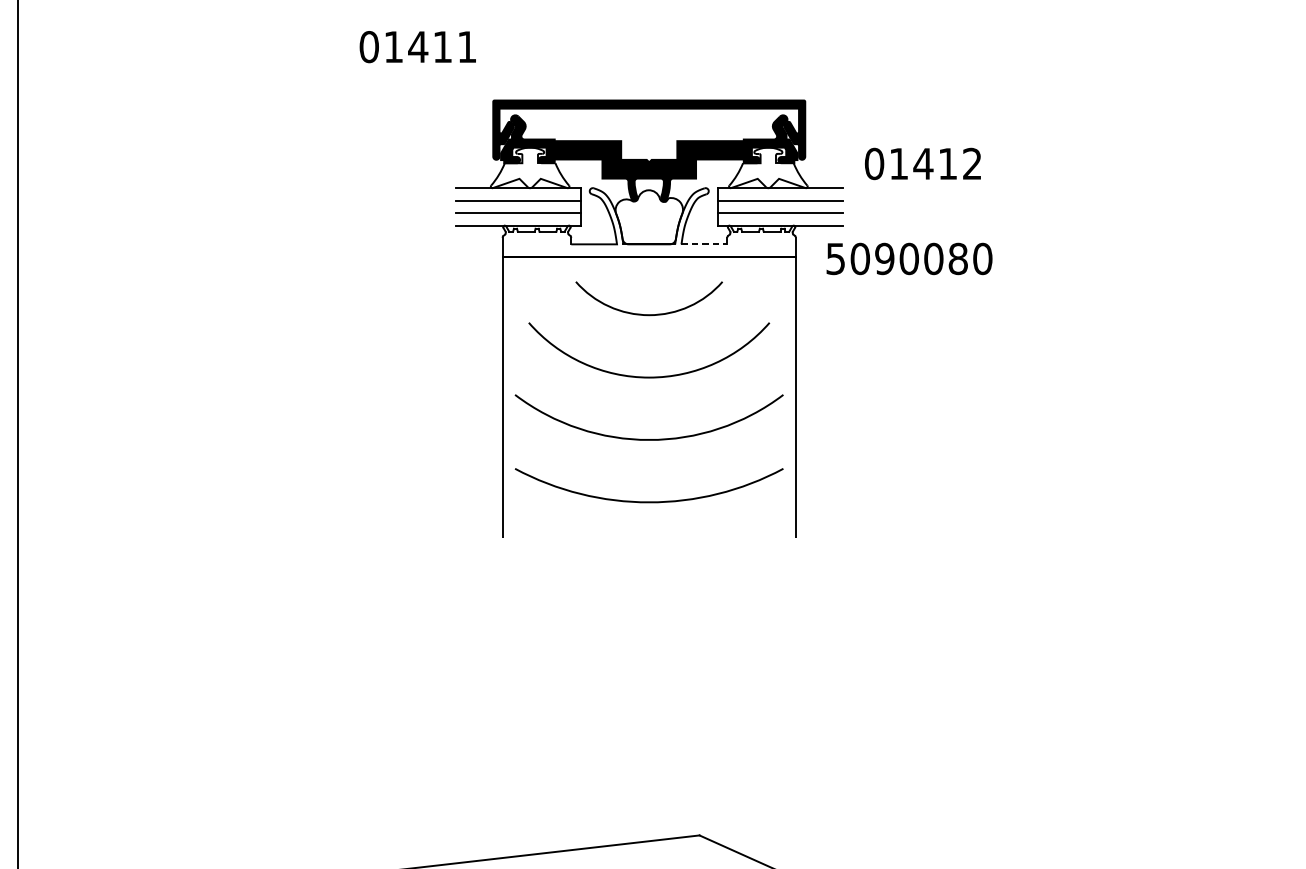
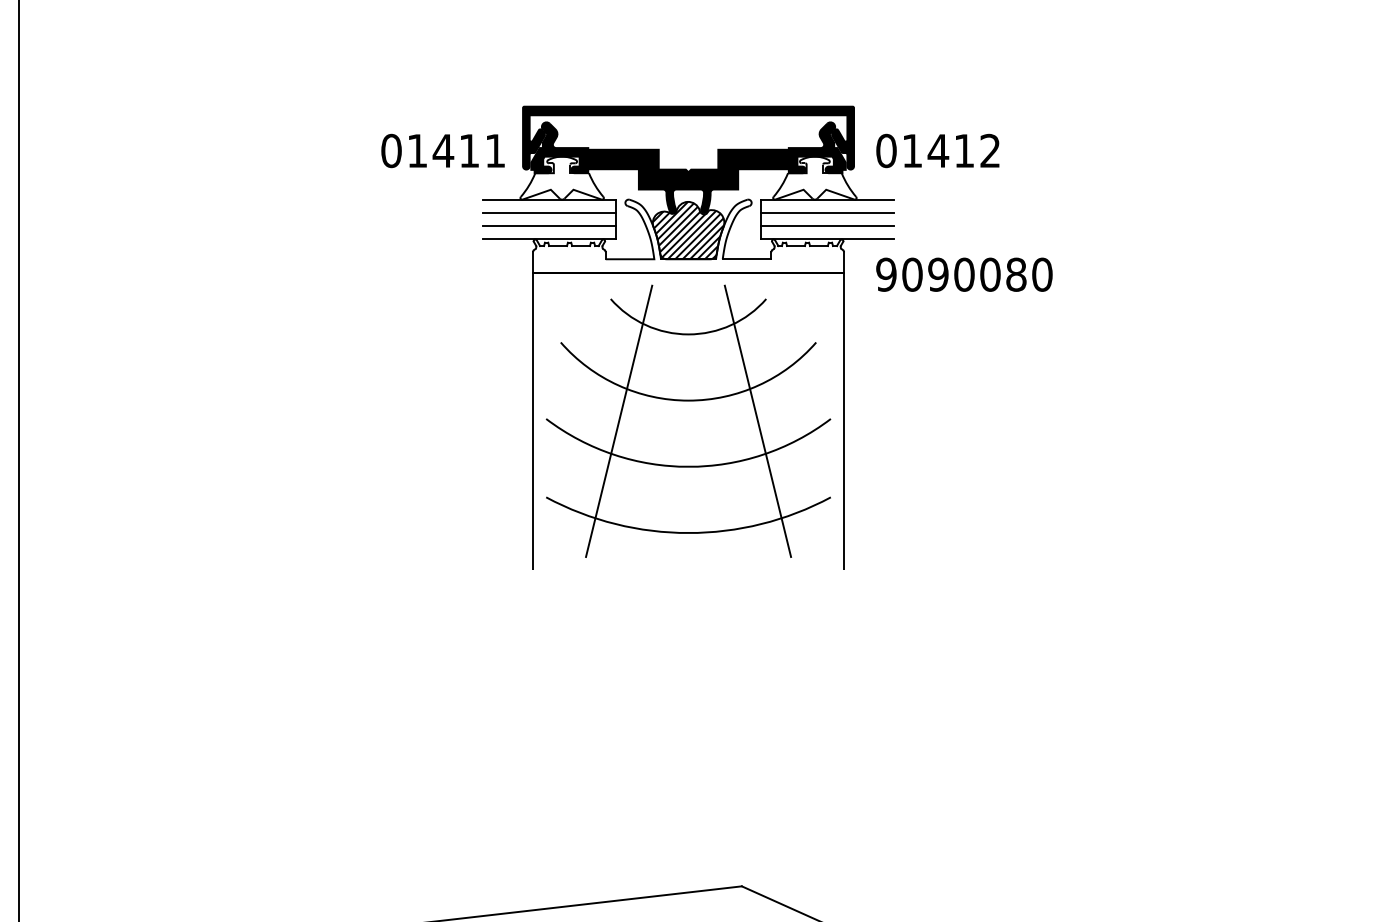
text: (417, 46) -> (442, 150), moved
text: (922, 163) -> (937, 150), moved
hatch: (649, 217) -> (688, 230), added
line: (704, 244) -> (747, 259), dashed -> solid
text: (835, 258) -> (886, 274), 5090080 -> 9090080
line: (584, 396) -> (619, 420), added
line: (714, 396) -> (757, 420), added

